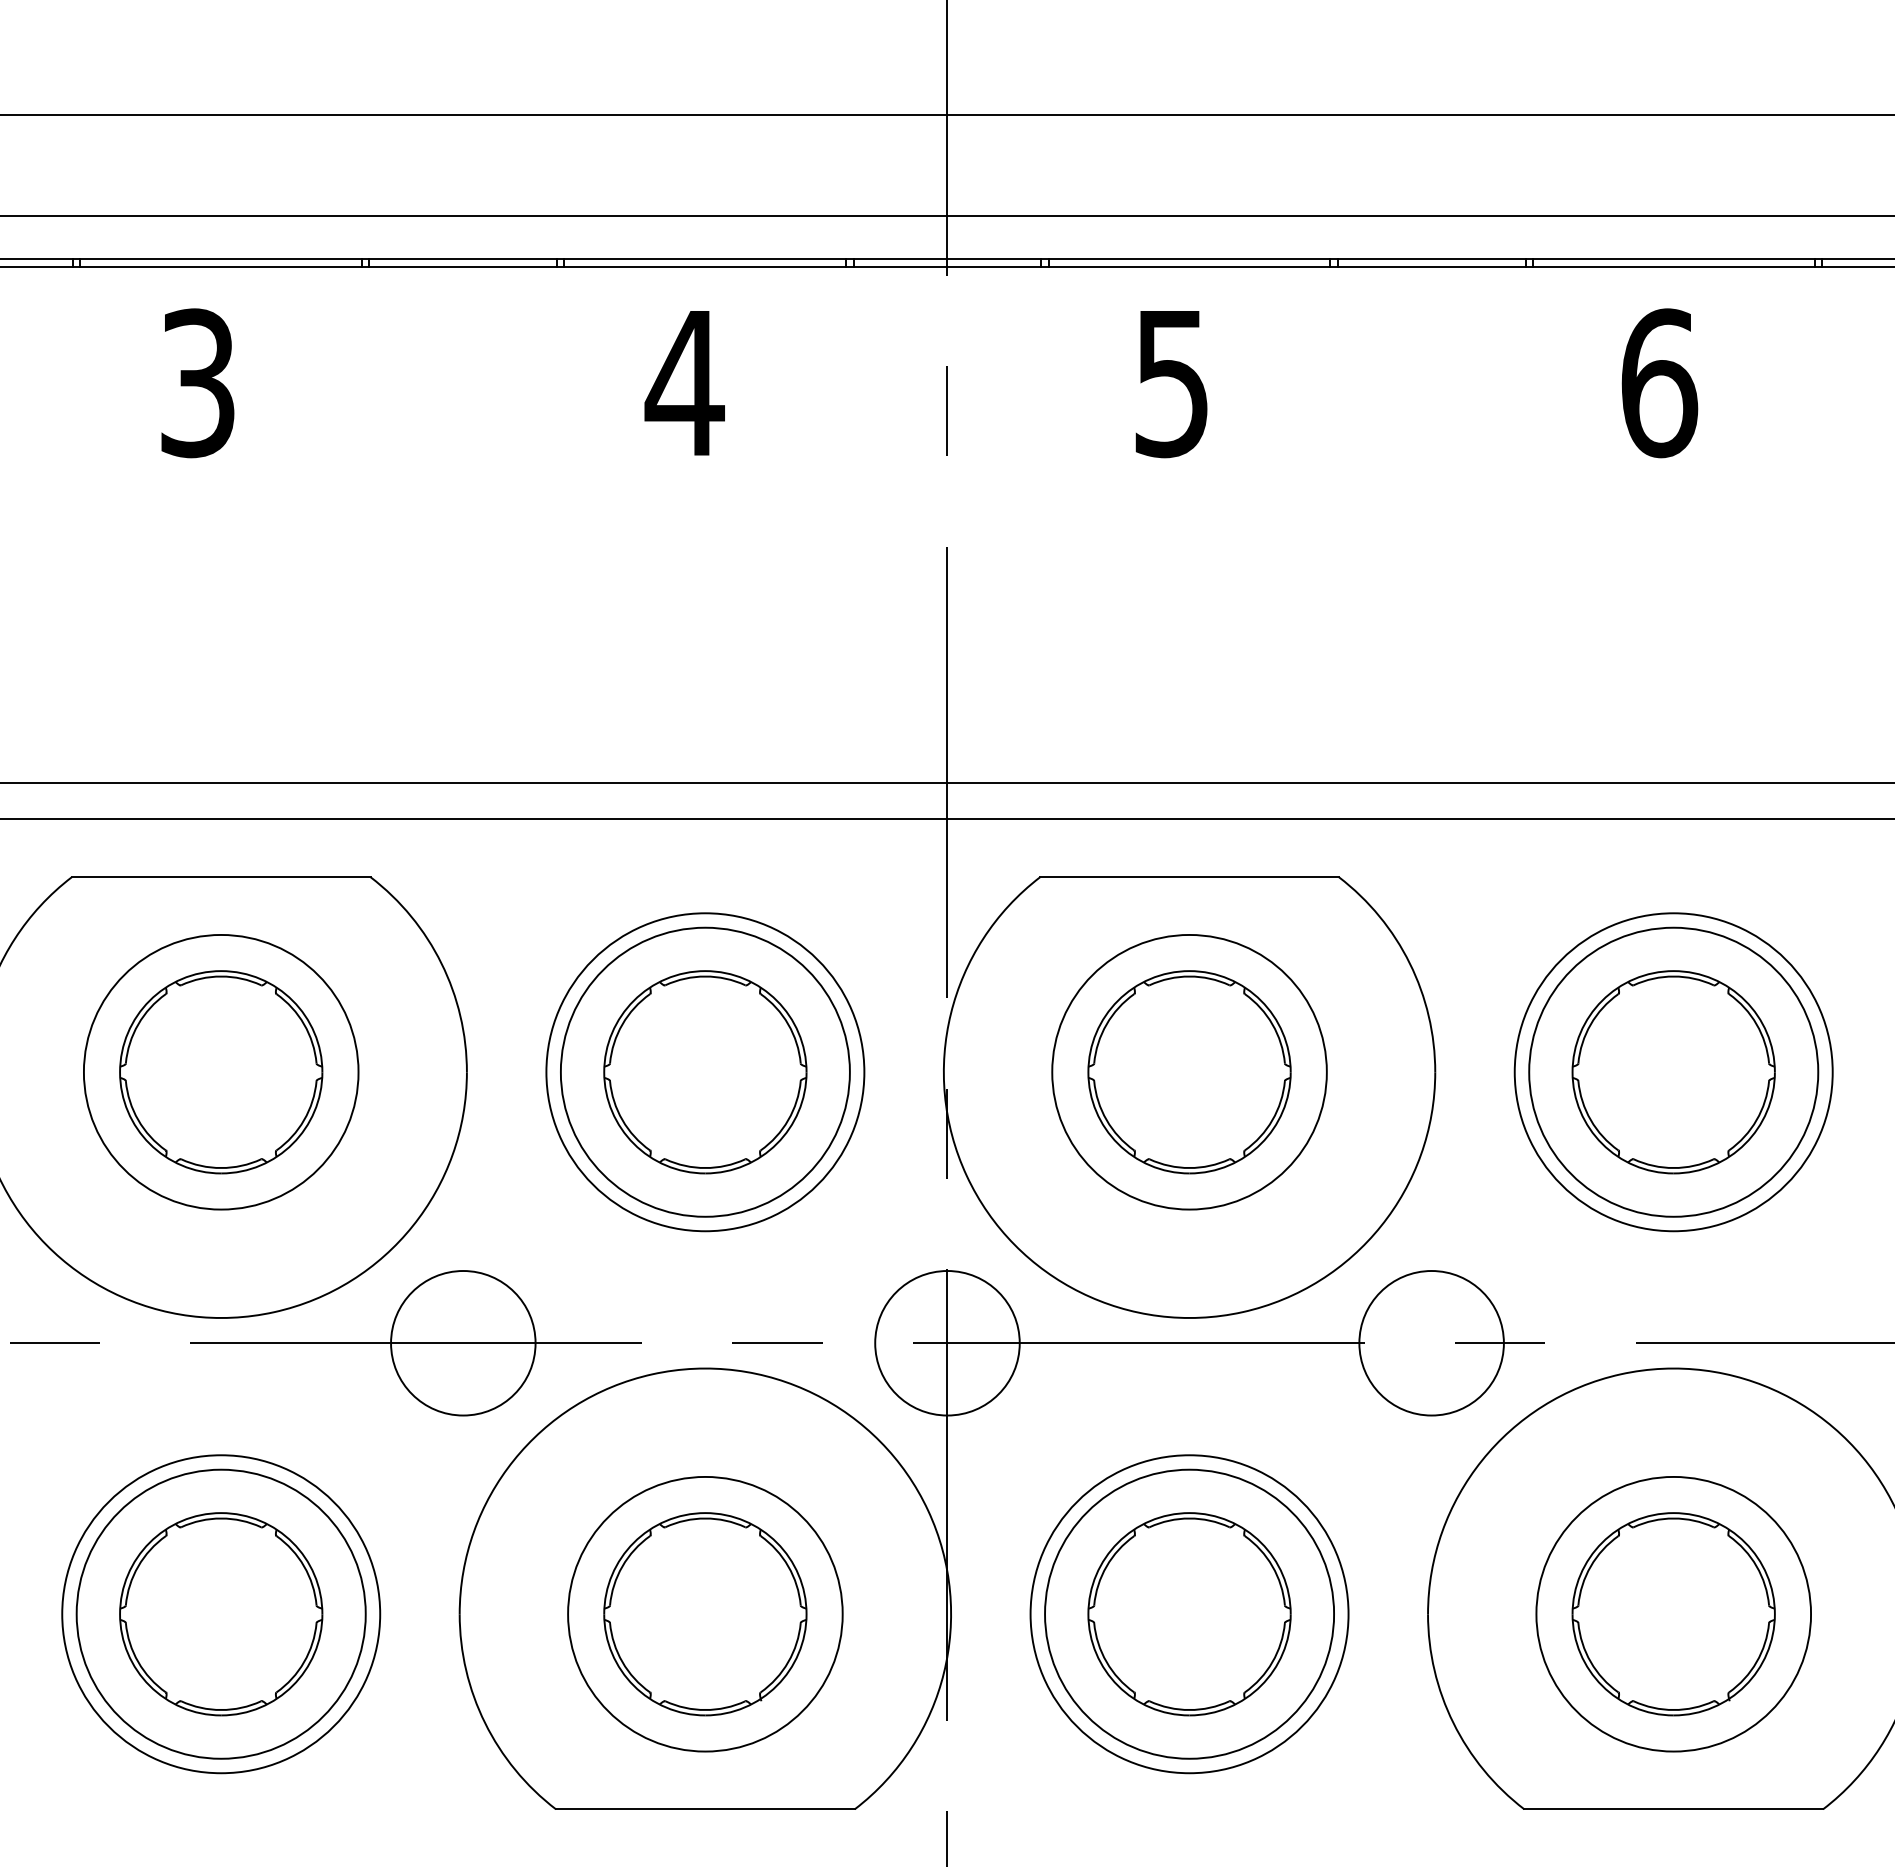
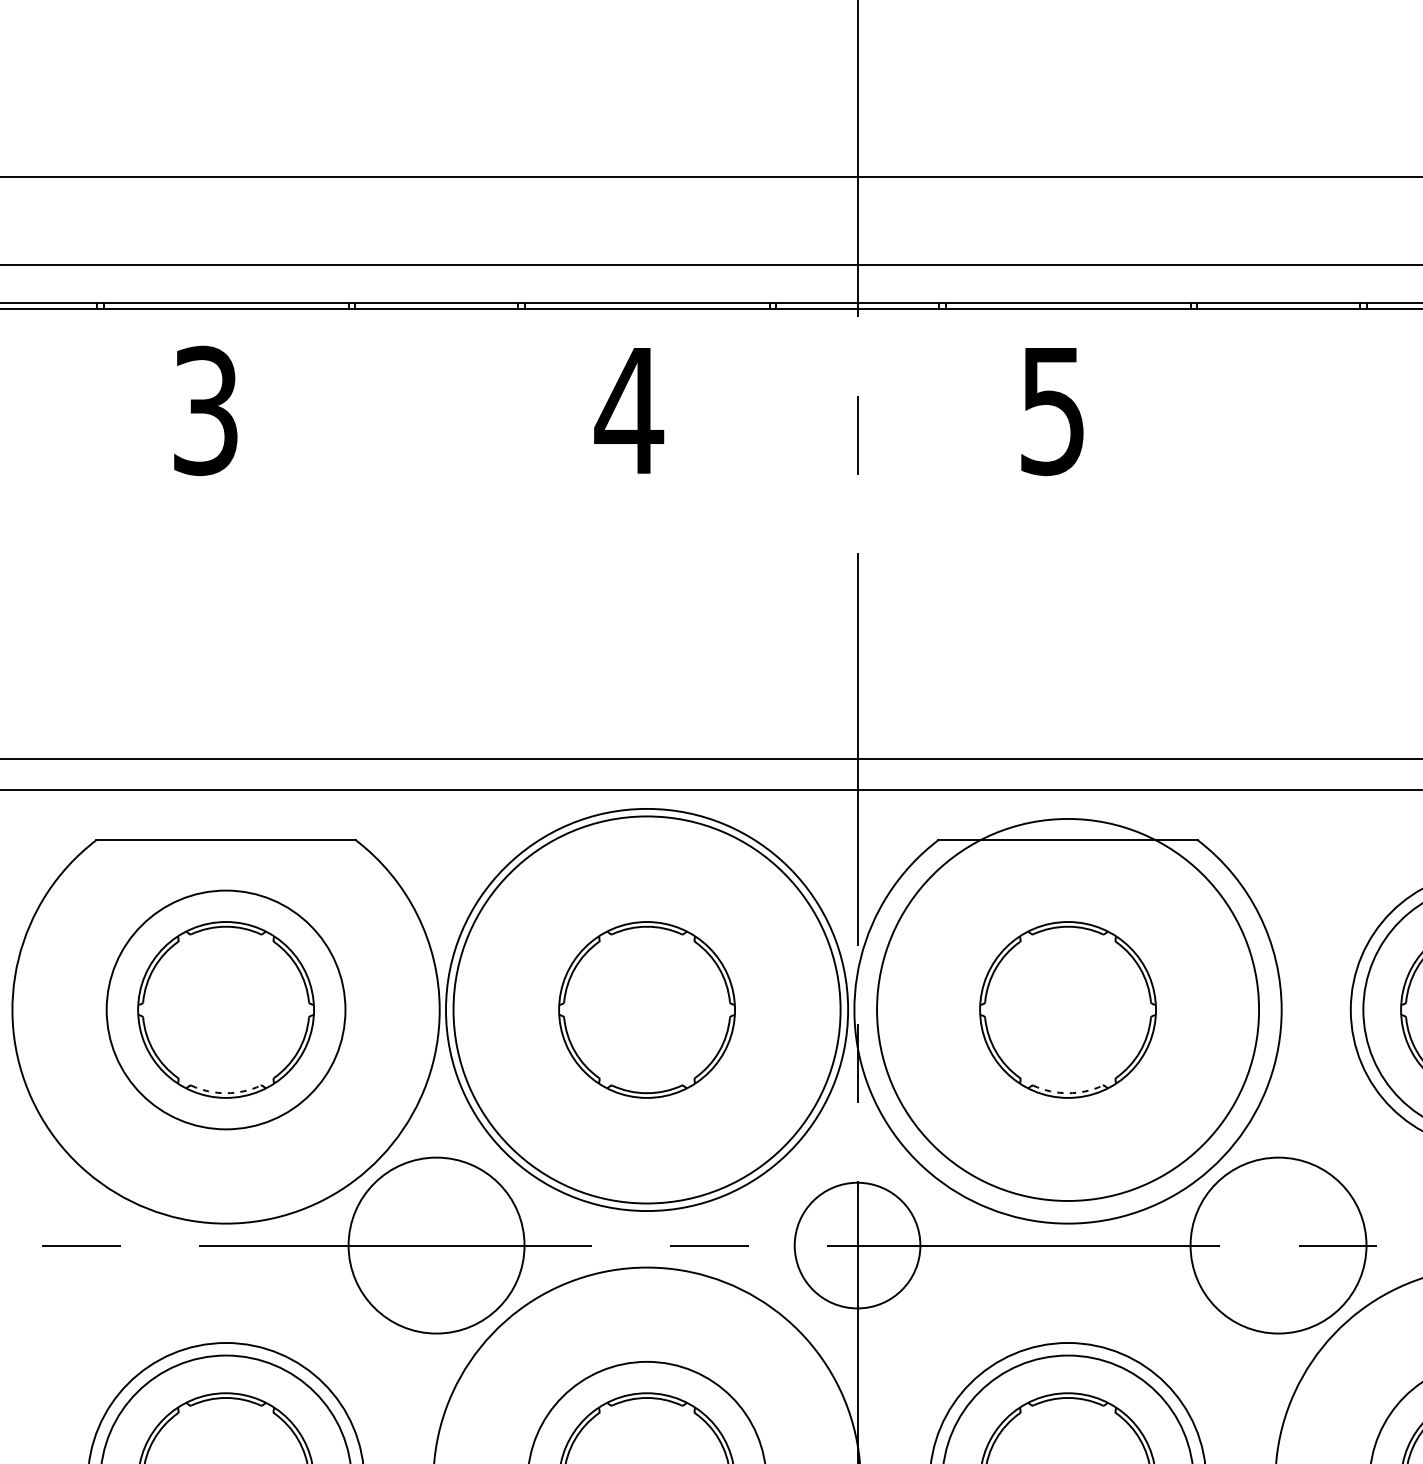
circle: (704, 1071) -> (646, 1009), size x1.6
circle: (1189, 1071) -> (1067, 1009), size x1.6
circle: (705, 1072) -> (647, 1010), size x1.4
arc: (221, 1168) -> (226, 1093), solid -> dashed
arc: (1189, 1168) -> (1067, 1093), solid -> dashed
circle: (463, 1343) -> (436, 1245), size x1.4
circle: (1431, 1343) -> (1278, 1245), size x1.4

